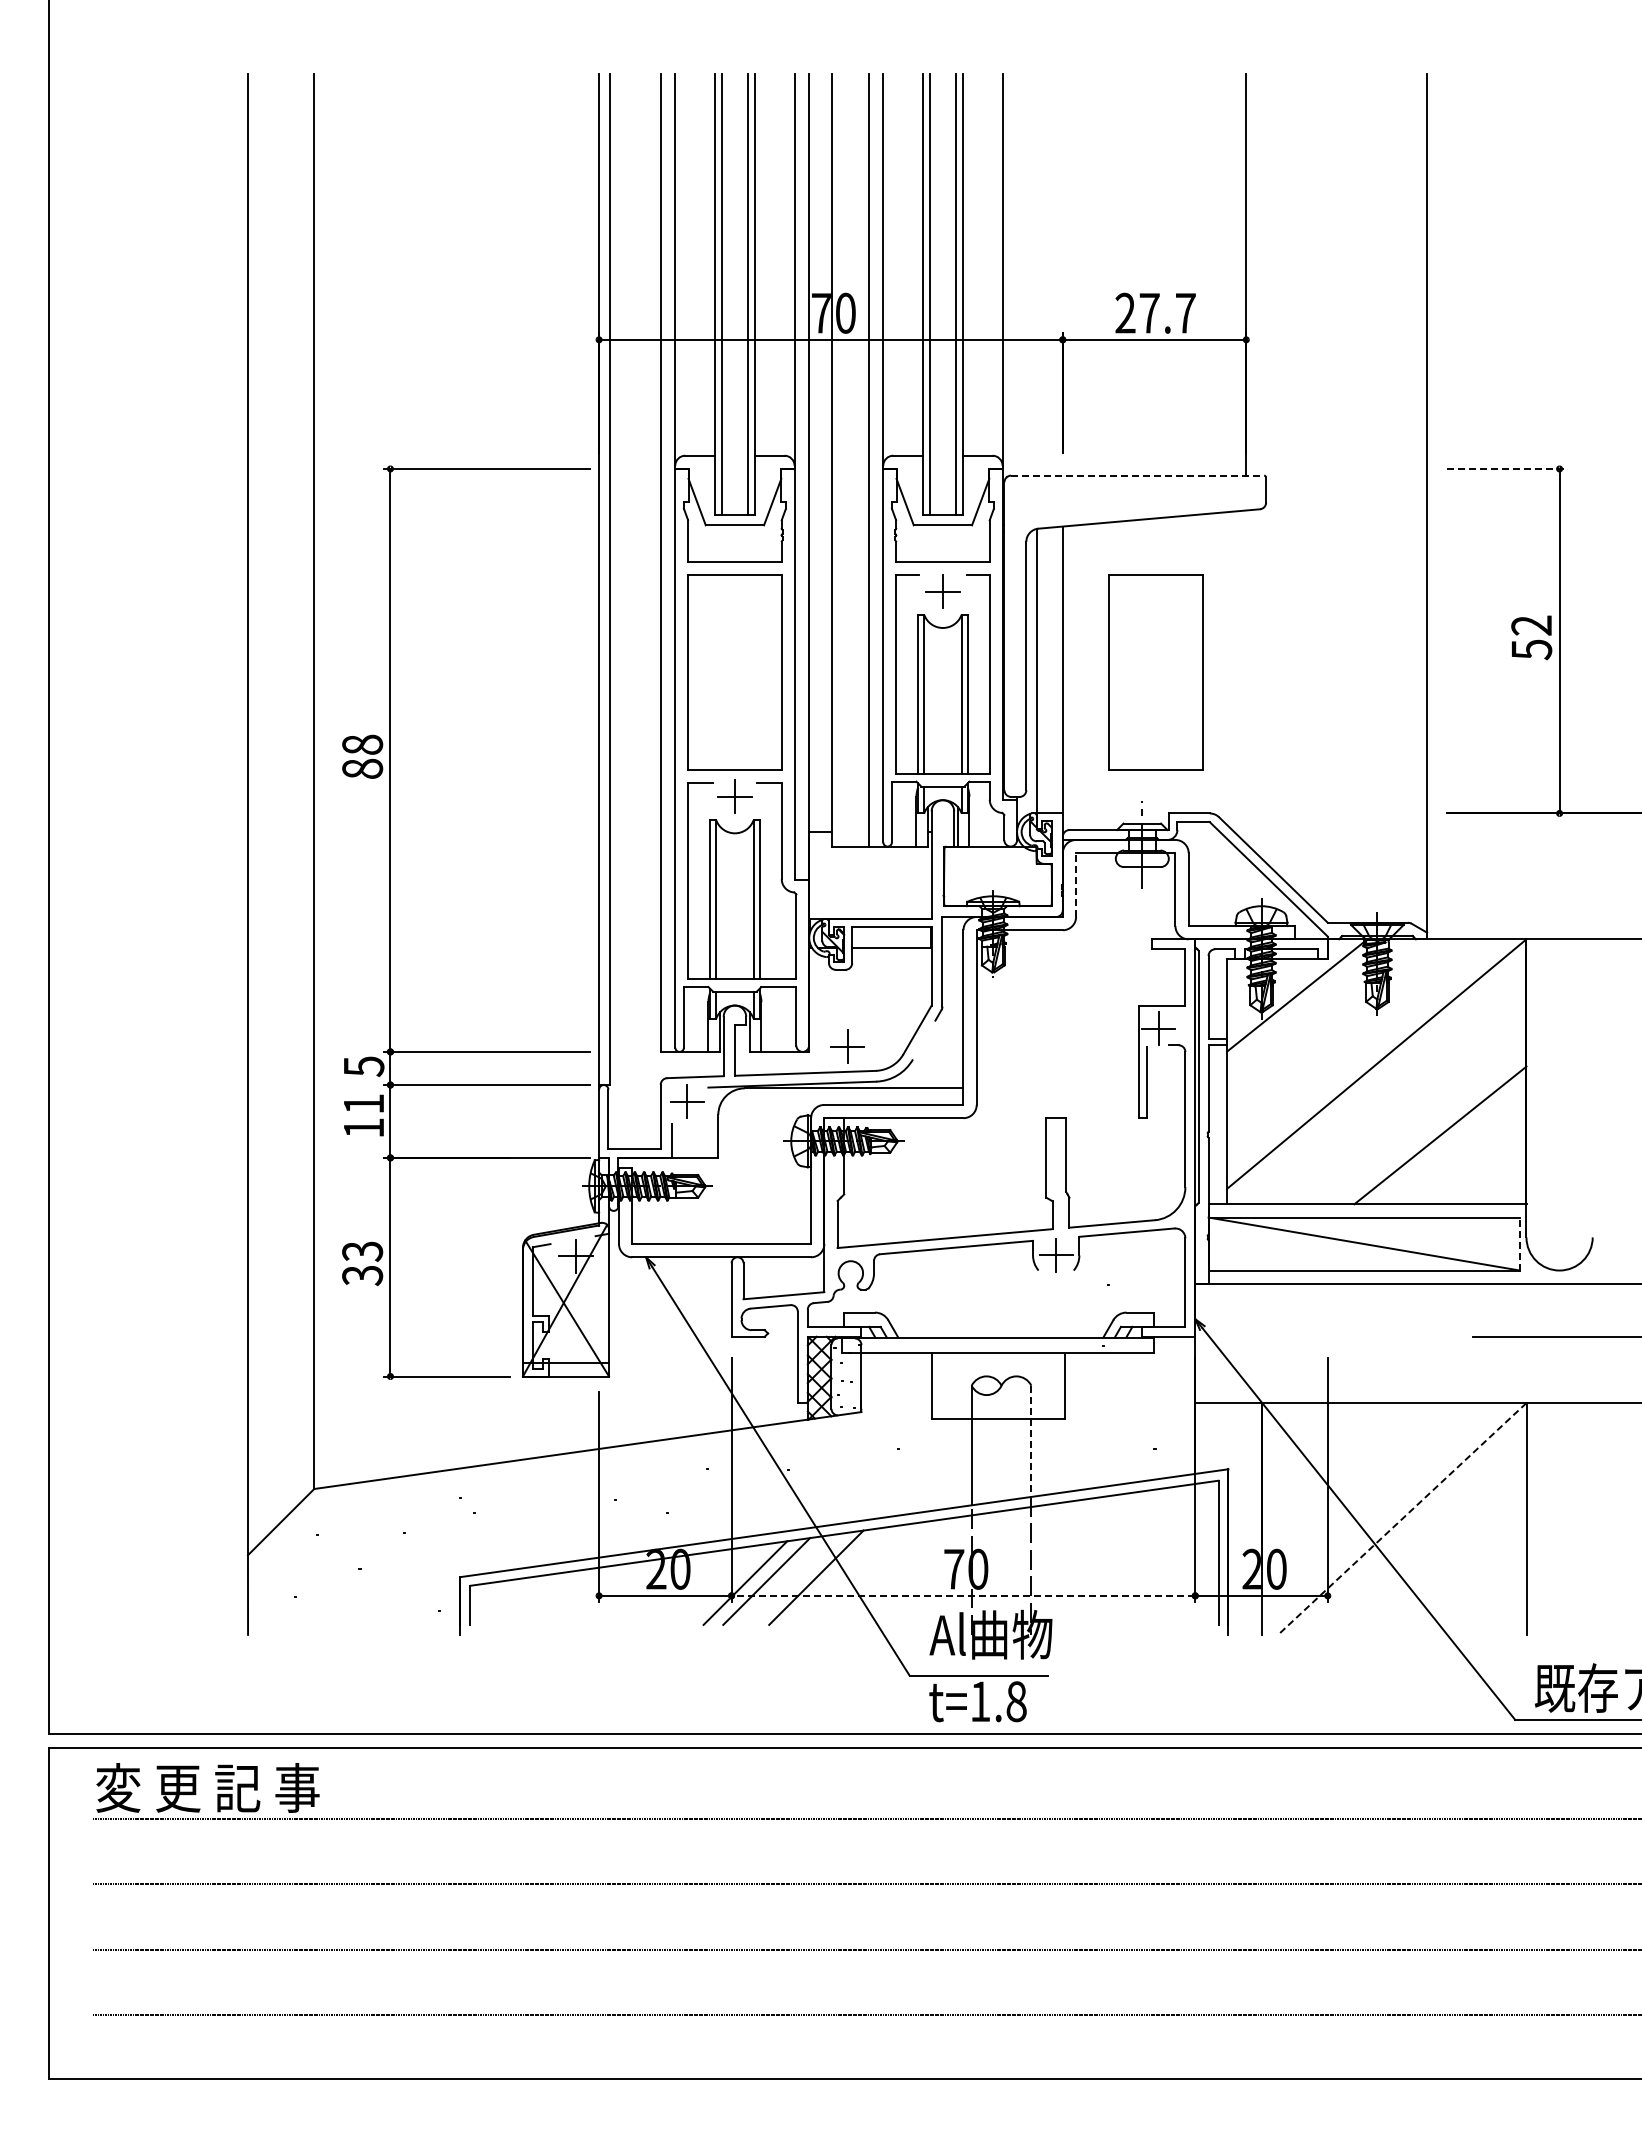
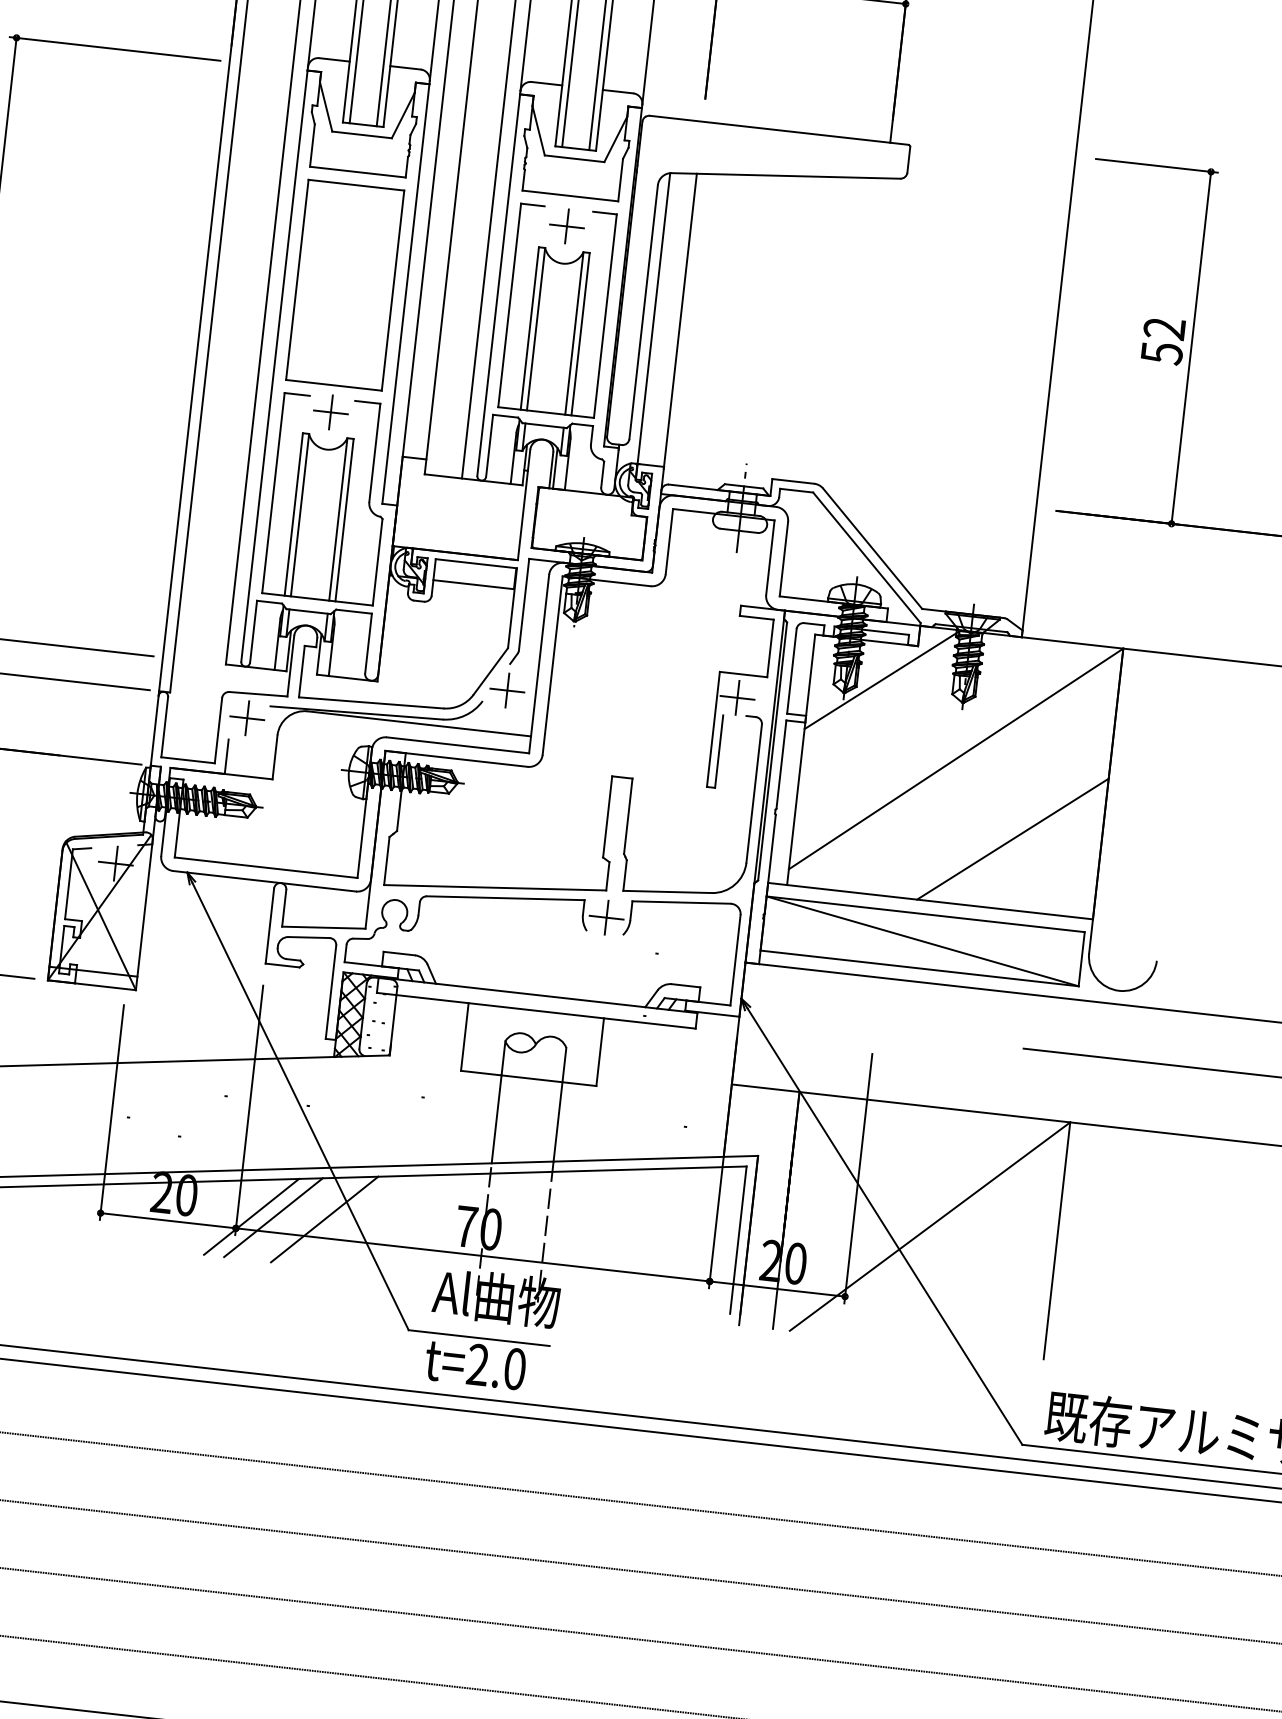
line: (1506, 469) -> (1156, 166), dashed -> solid
line: (1137, 475) -> (779, 130), dashed -> solid
part: (1155, 672) -> (774, 333), removed
line: (1076, 885) -> (669, 542), dashed -> solid
part: (847, 1046) -> (507, 690), moved
line: (1519, 1243) -> (1081, 958), dashed -> solid
line: (1031, 1441) -> (560, 1104), dashed -> solid
line: (1402, 1518) -> (930, 1226), dashed -> solid
line: (963, 1595) -> (472, 1254), dashed -> solid
text: (998, 1701) -> (496, 1366), t=1.8 -> t=2.0

